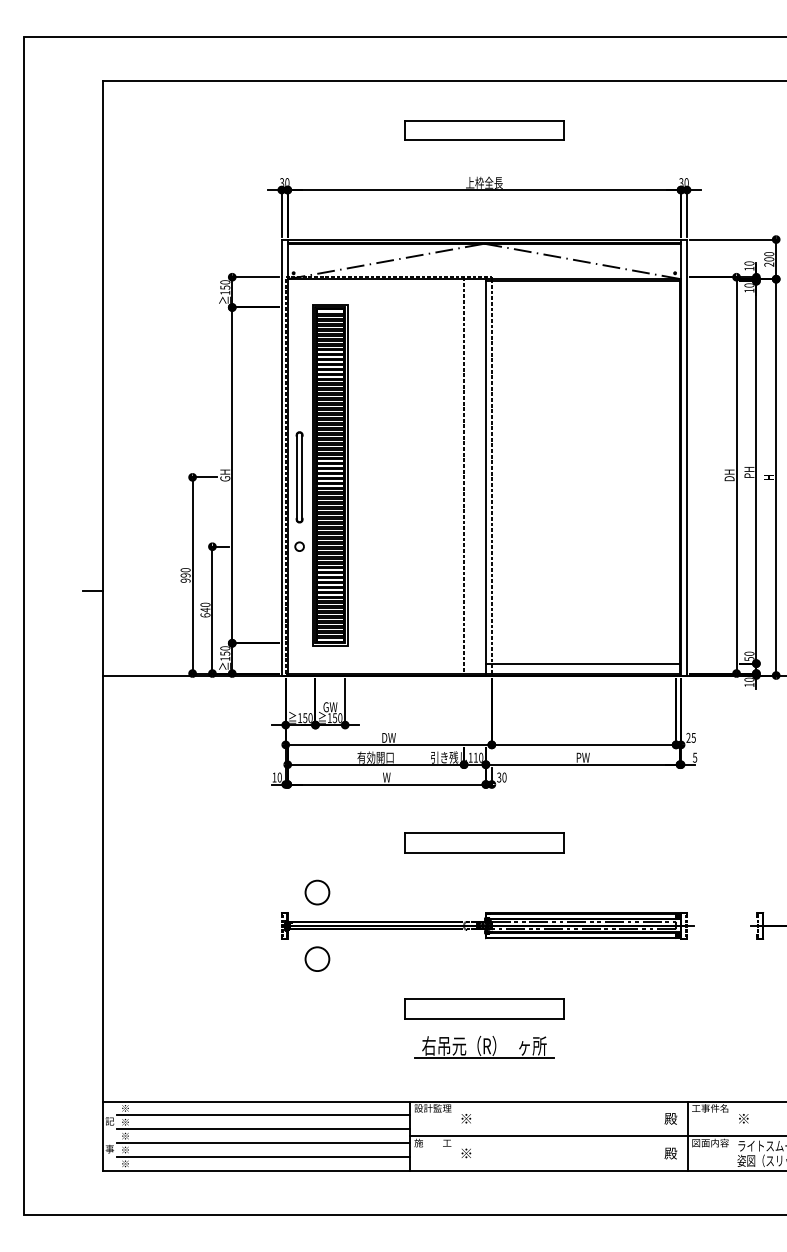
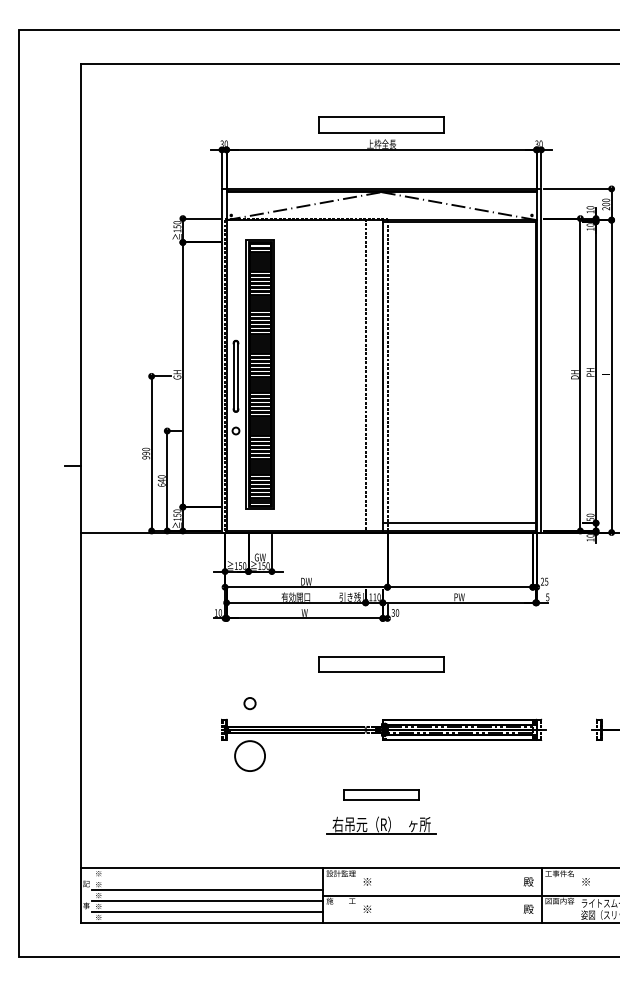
part: (484, 129) -> (381, 124), moved
circle: (316, 892) -> (249, 703), size x0.6
circle: (316, 958) -> (249, 755), size x1.6
part: (484, 1007) -> (381, 794), size x0.6
line: (263, 1115) -> (207, 879), removed

